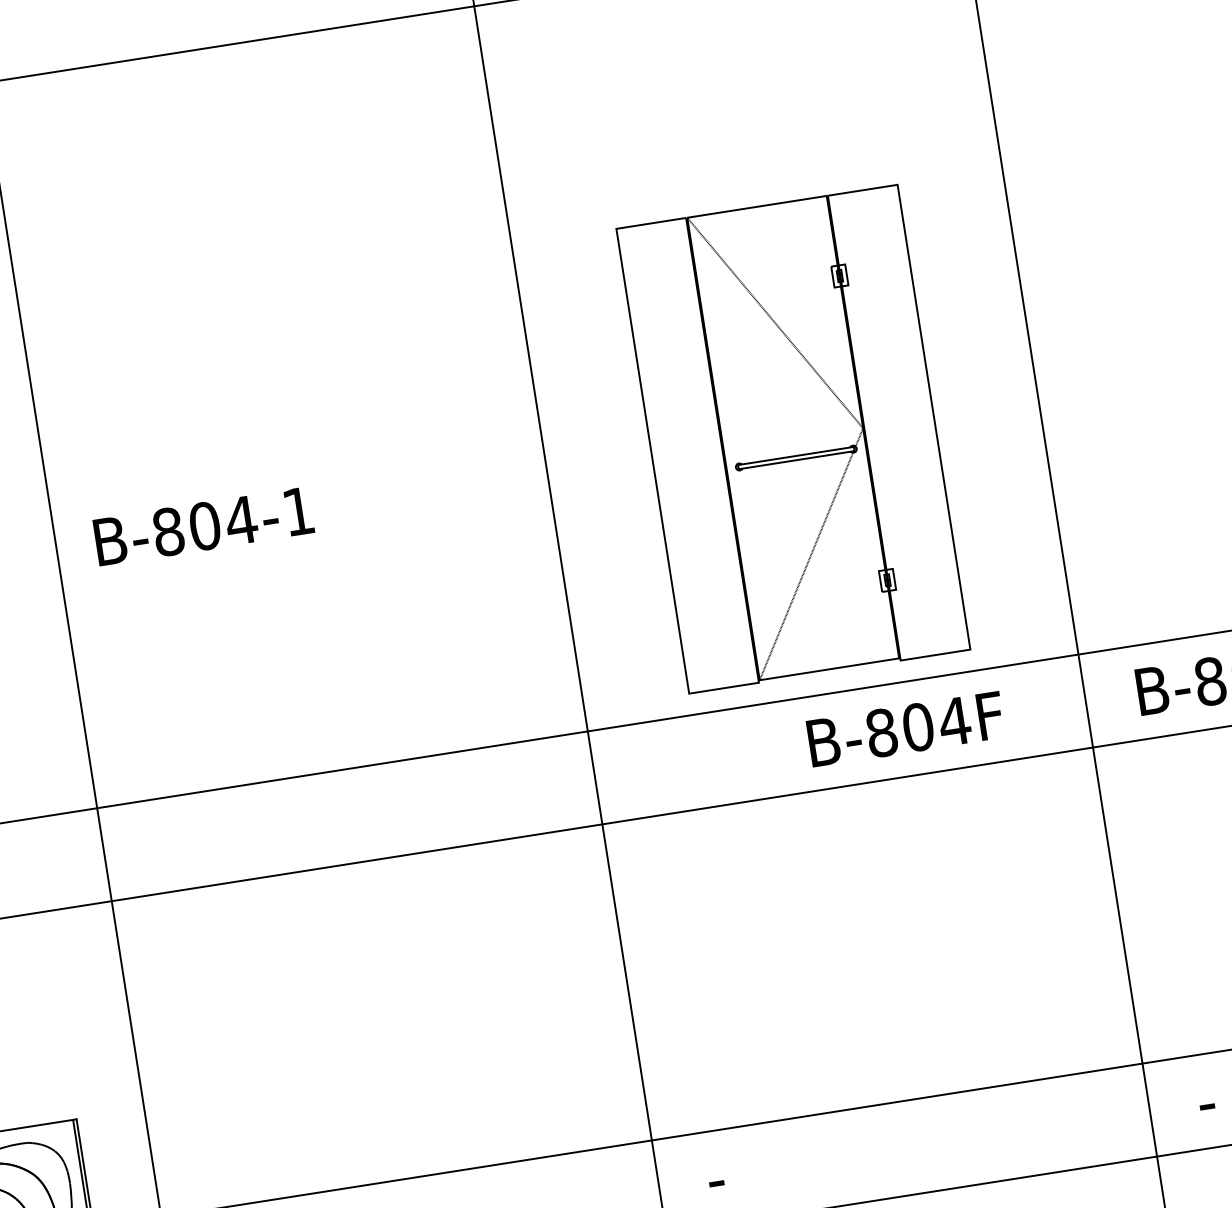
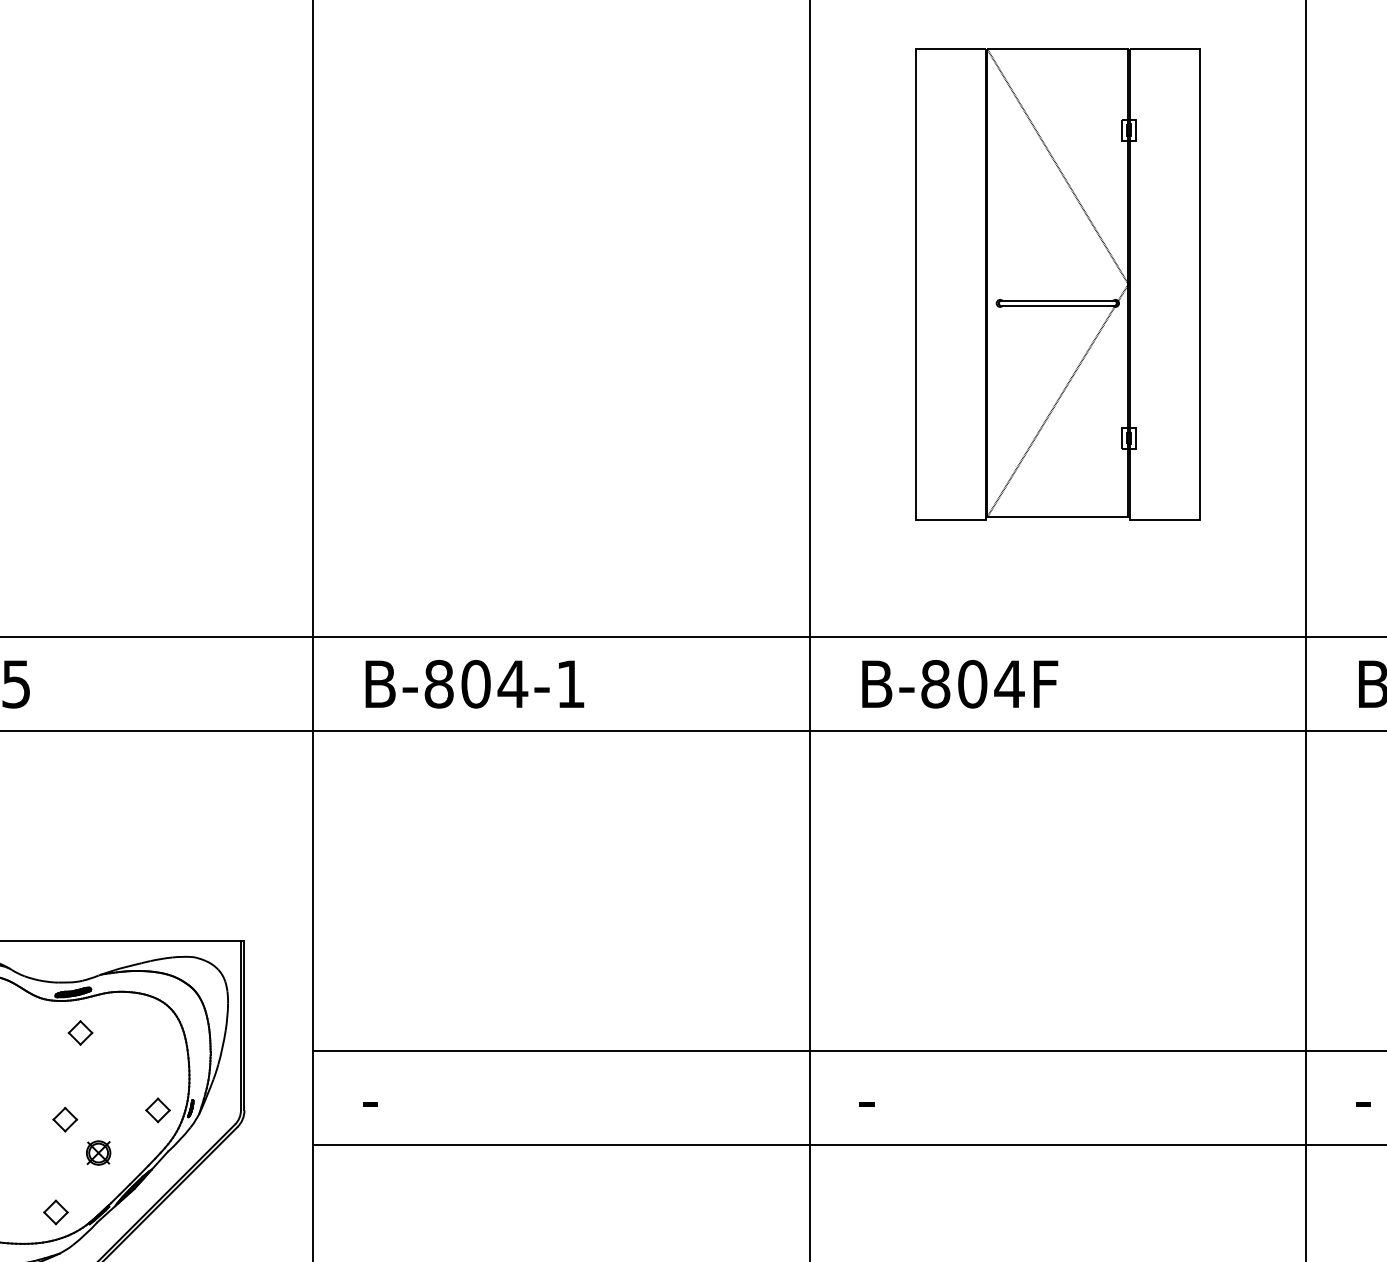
part: (793, 439) -> (1057, 284), moved
text: (203, 526) -> (474, 684), moved
text: (906, 729) -> (960, 684), moved

